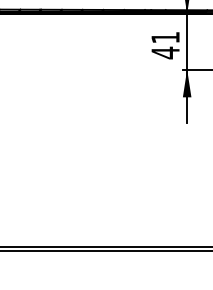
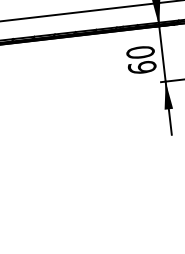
text: (165, 45) -> (141, 60), 41 -> 60

